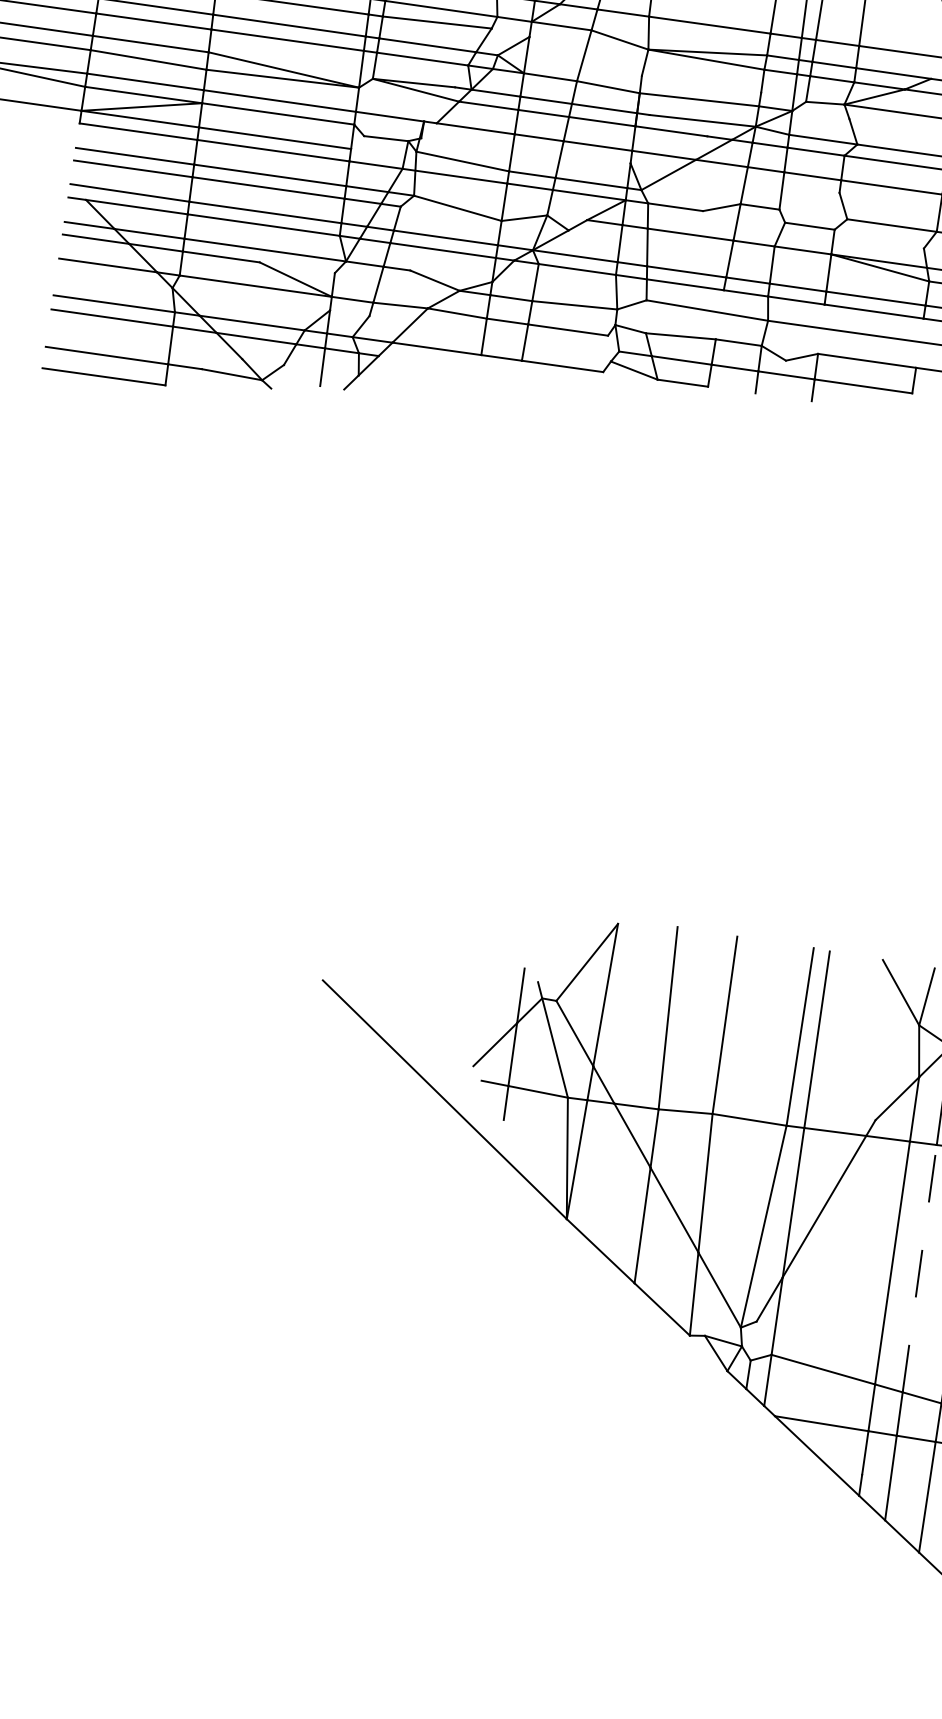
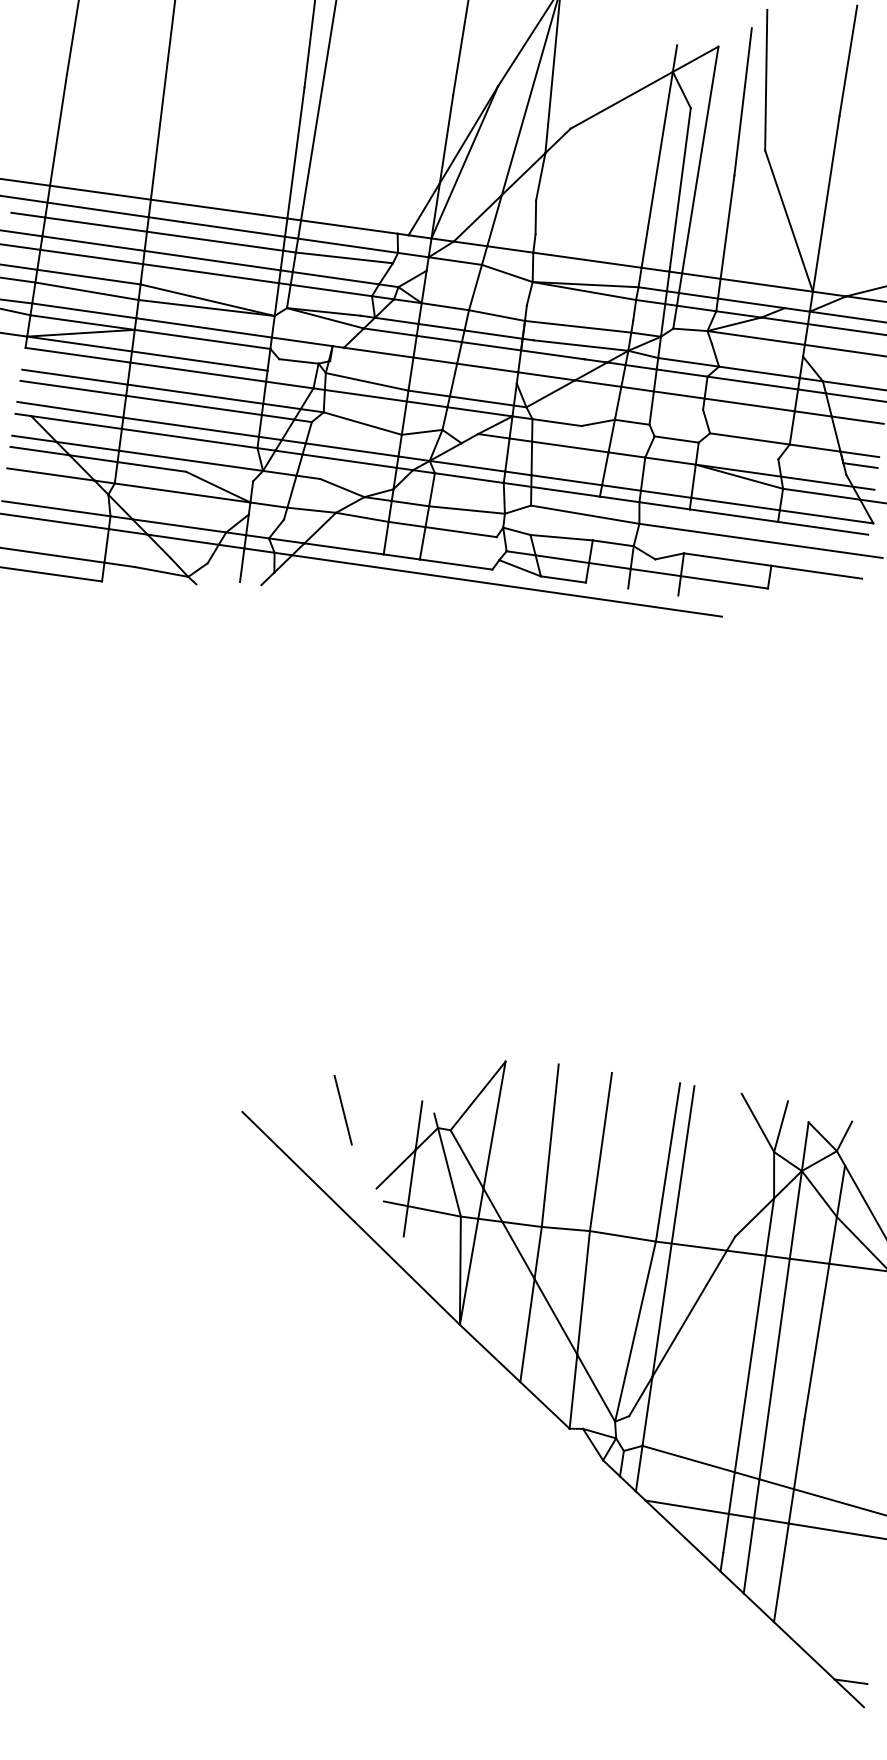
line: (619, 389) -> (506, 585), added
line: (435, 978) -> (342, 1110), added
line: (919, 1268) -> (774, 1368), dashed -> solid

